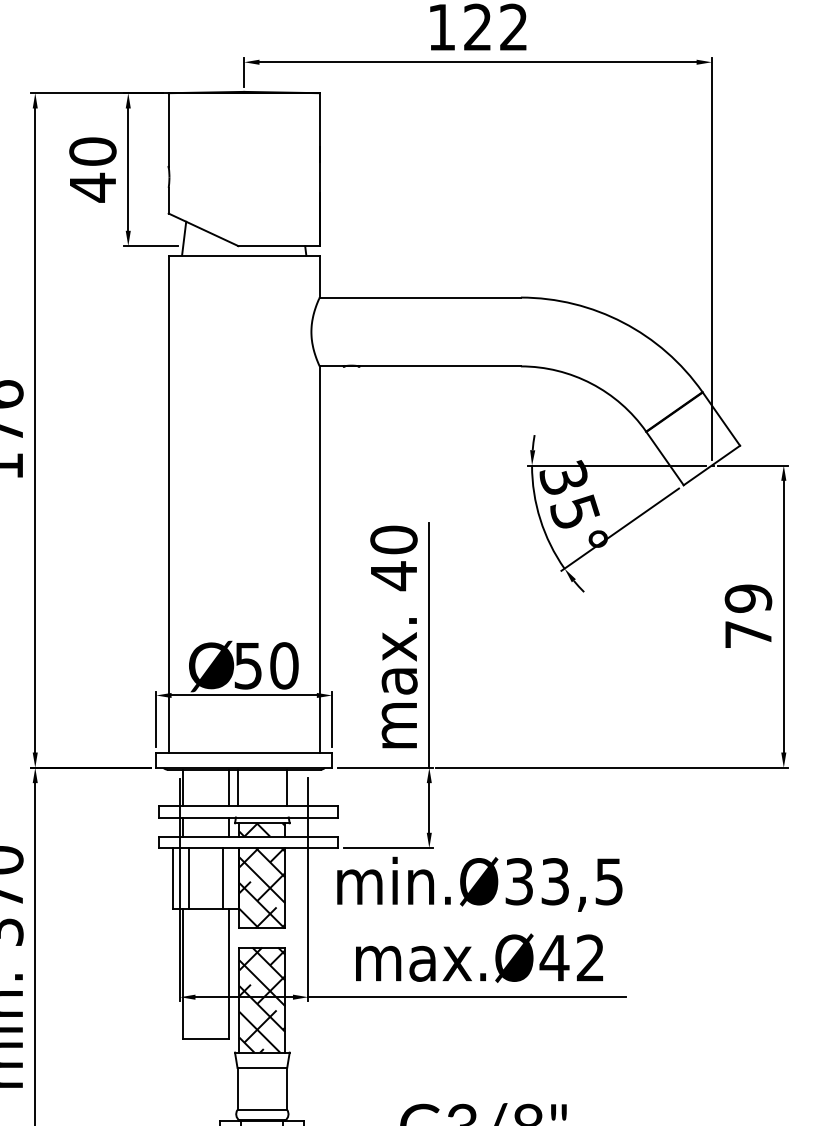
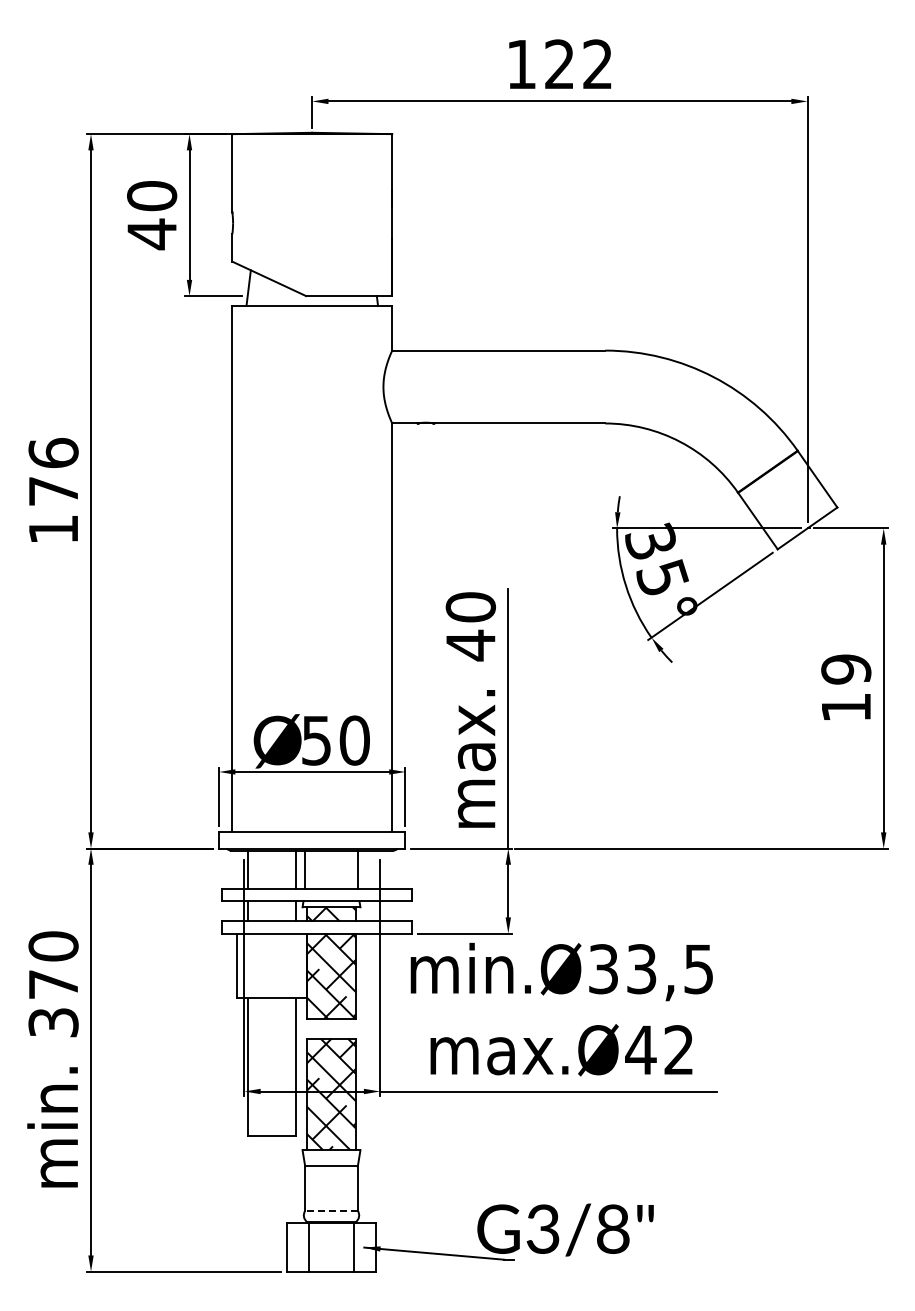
text: (748, 634) -> (846, 707), 79 -> 19
line: (189, 878) -> (254, 965), removed
line: (222, 878) -> (289, 965), removed
line: (262, 1109) -> (331, 1210), solid -> dashed

